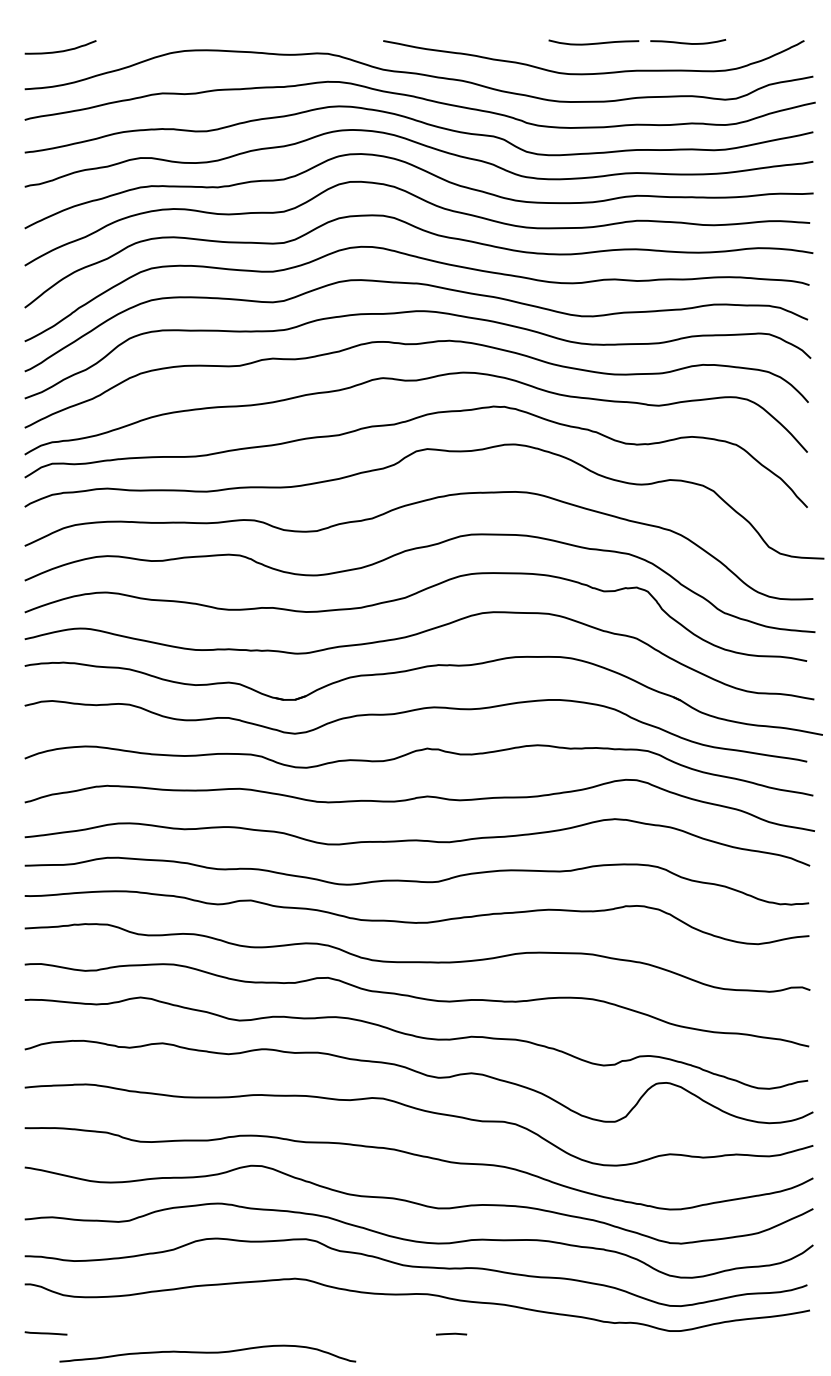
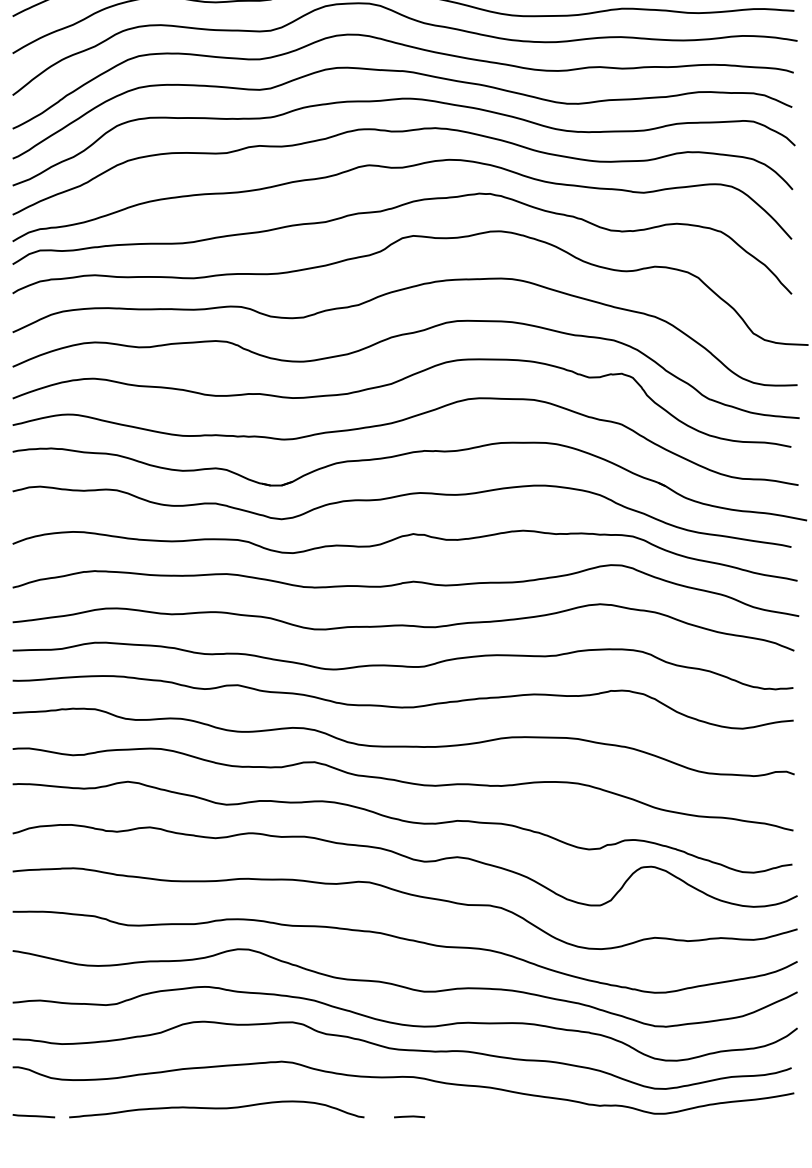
line: (451, 1333) -> (409, 1116), moved
curve: (207, 1353) -> (216, 1109), moved

